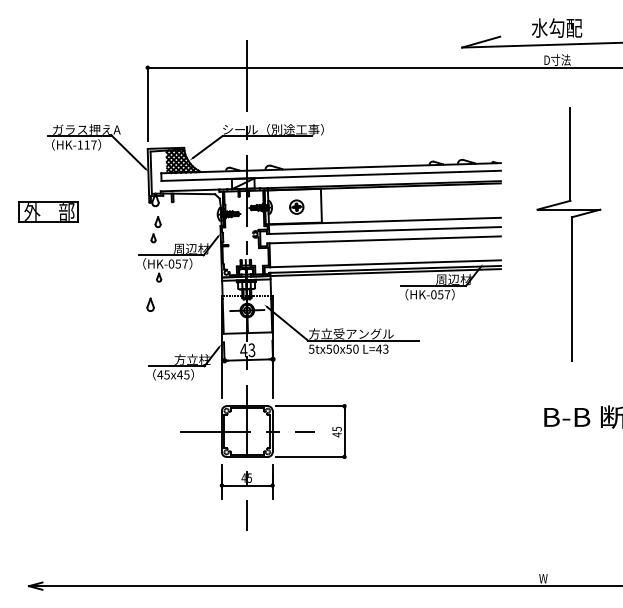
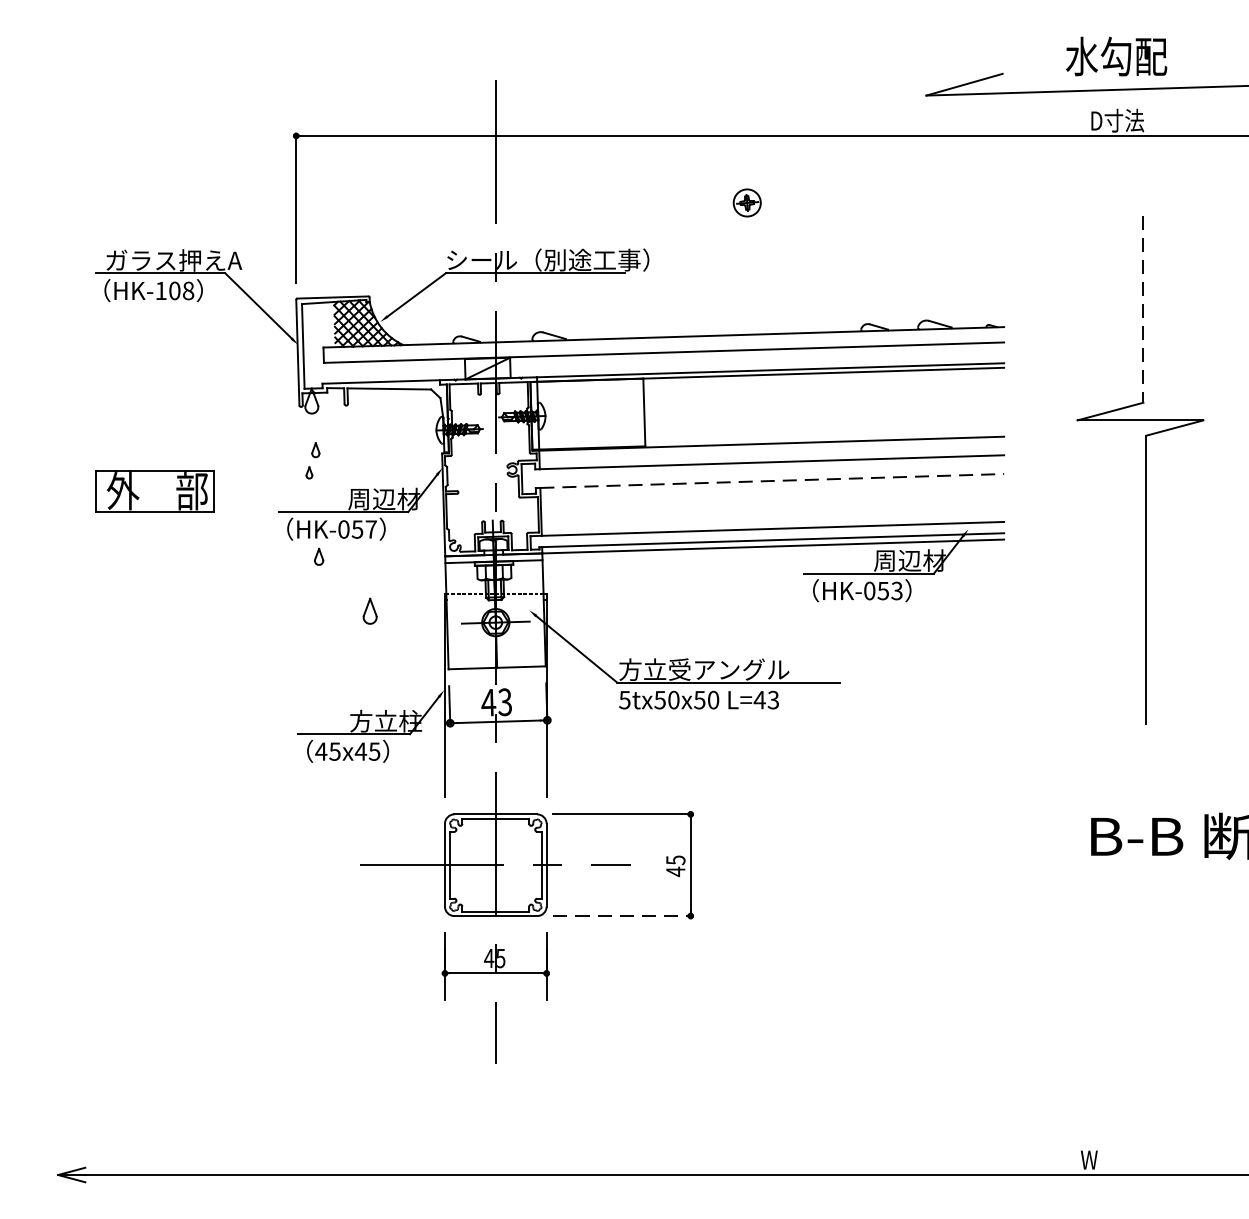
text: (90, 144) -> (181, 289), HK-117 -> HK-108
line: (570, 154) -> (1143, 309), solid -> dashed
part: (296, 206) -> (746, 201), moved
part: (48, 211) -> (155, 490), moved
part: (155, 229) -> (311, 460), size x0.7
line: (385, 239) -> (772, 480), solid -> dashed
text: (447, 294) -> (897, 590), HK-057 -> HK-053
part: (150, 304) -> (369, 610), moved
line: (310, 456) -> (622, 915), solid -> dashed

